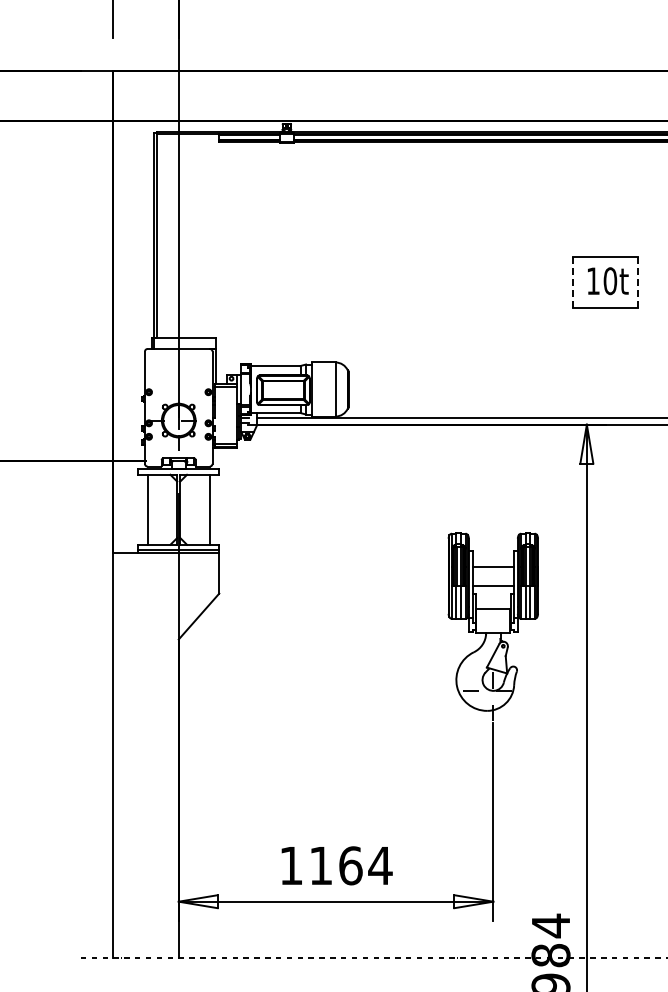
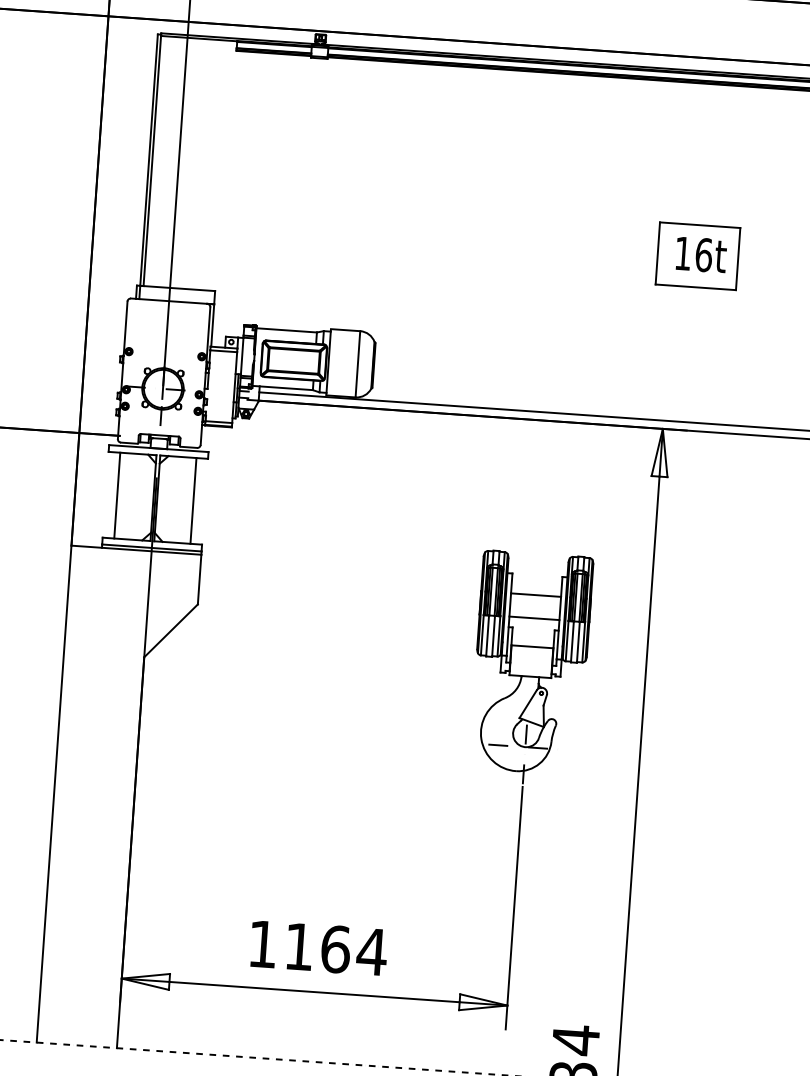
text: (610, 280) -> (704, 254), 10t -> 16t
line: (572, 282) -> (657, 253), dashed -> solid
line: (638, 282) -> (738, 259), dashed -> solid

